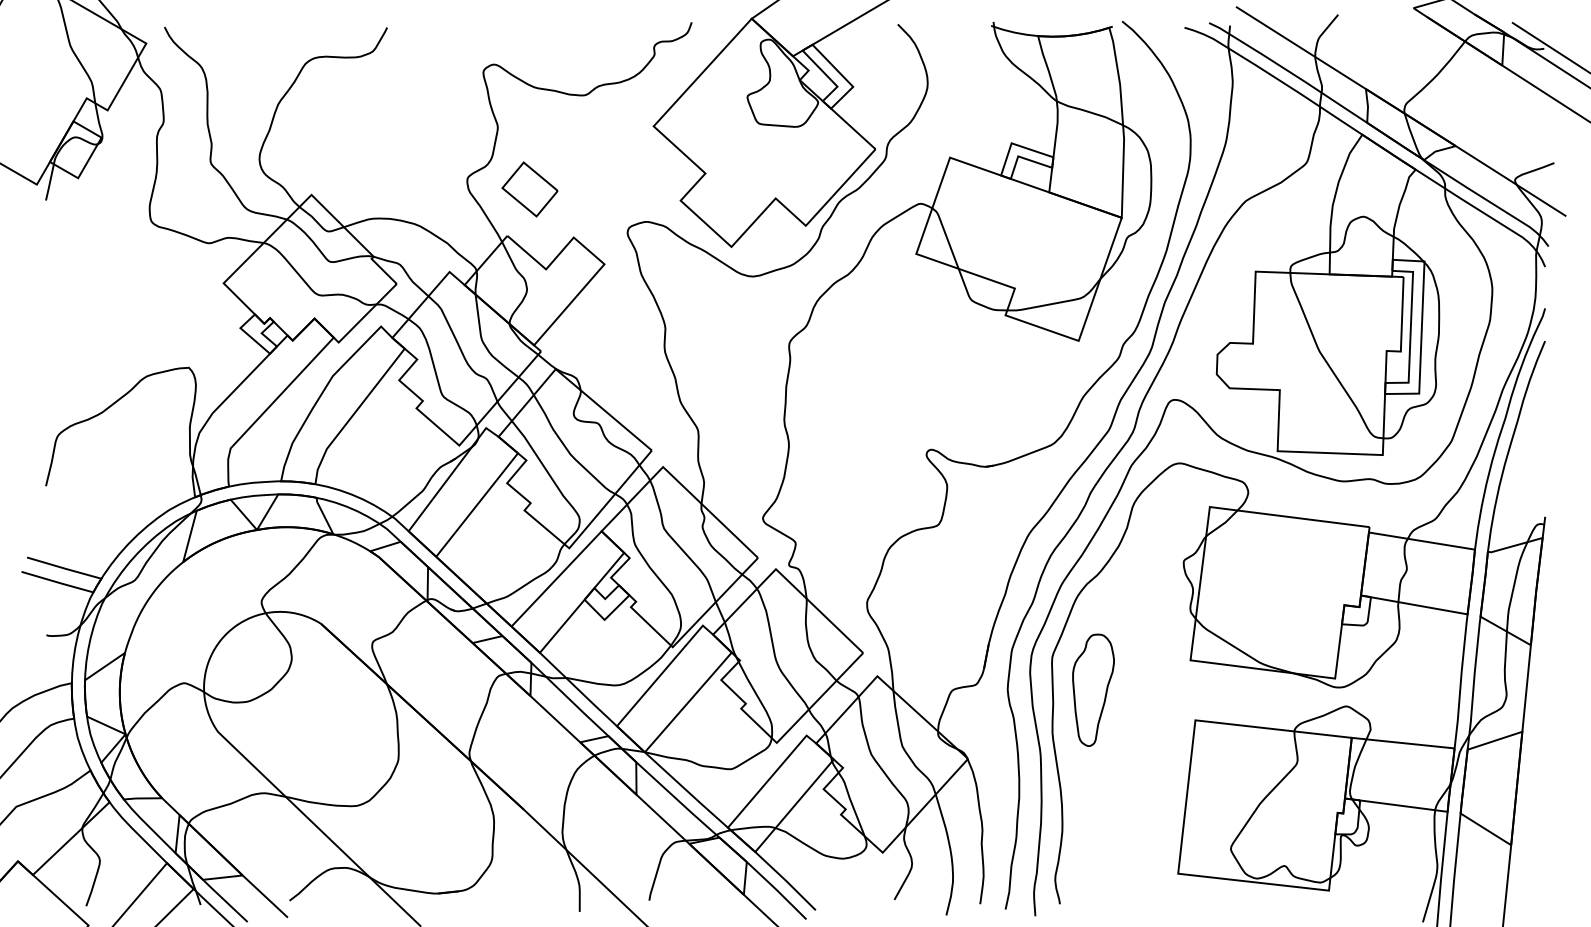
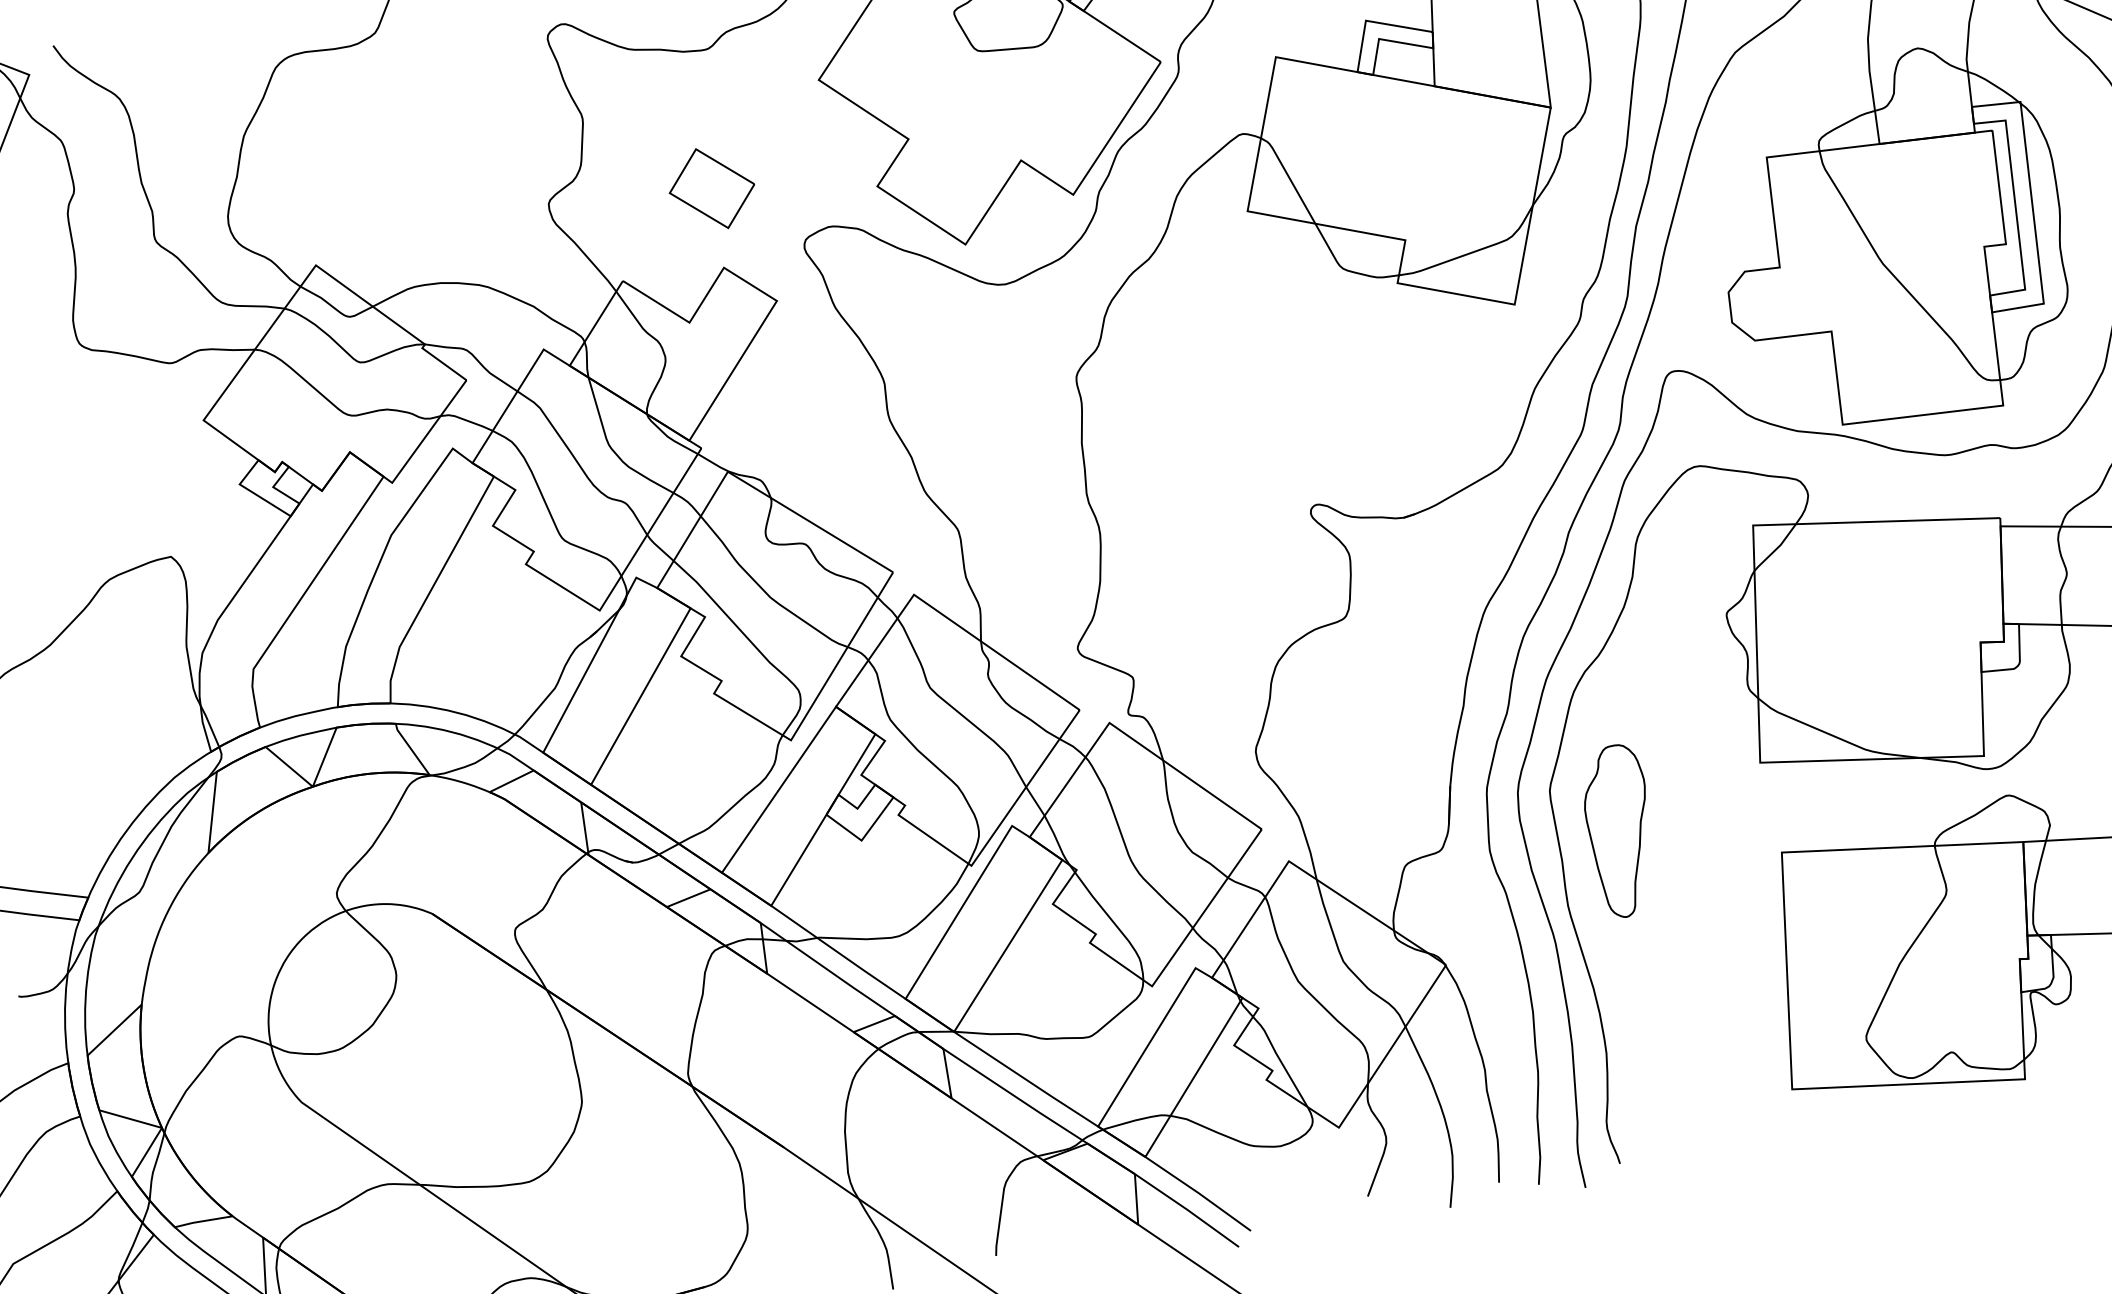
part: (529, 189) -> (711, 188), moved

